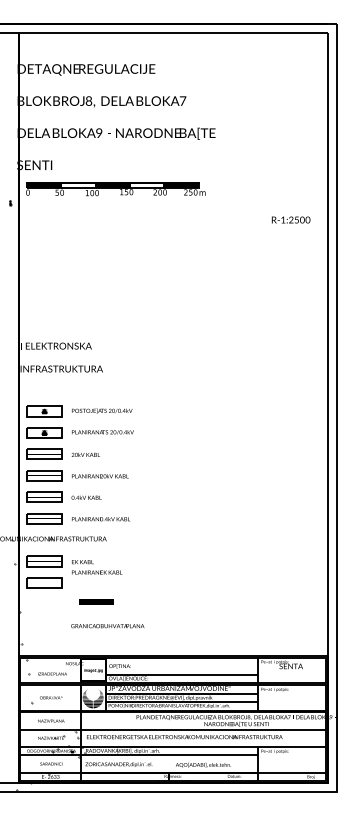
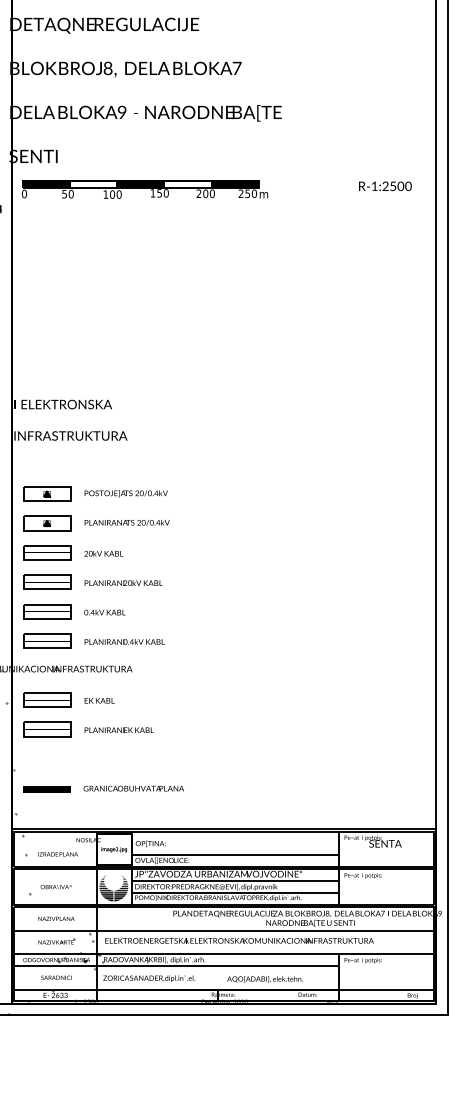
text: (290, 219) -> (384, 185), moved
text: (97, 572) -> (119, 730), moved
line: (96, 601) -> (47, 789), moved

